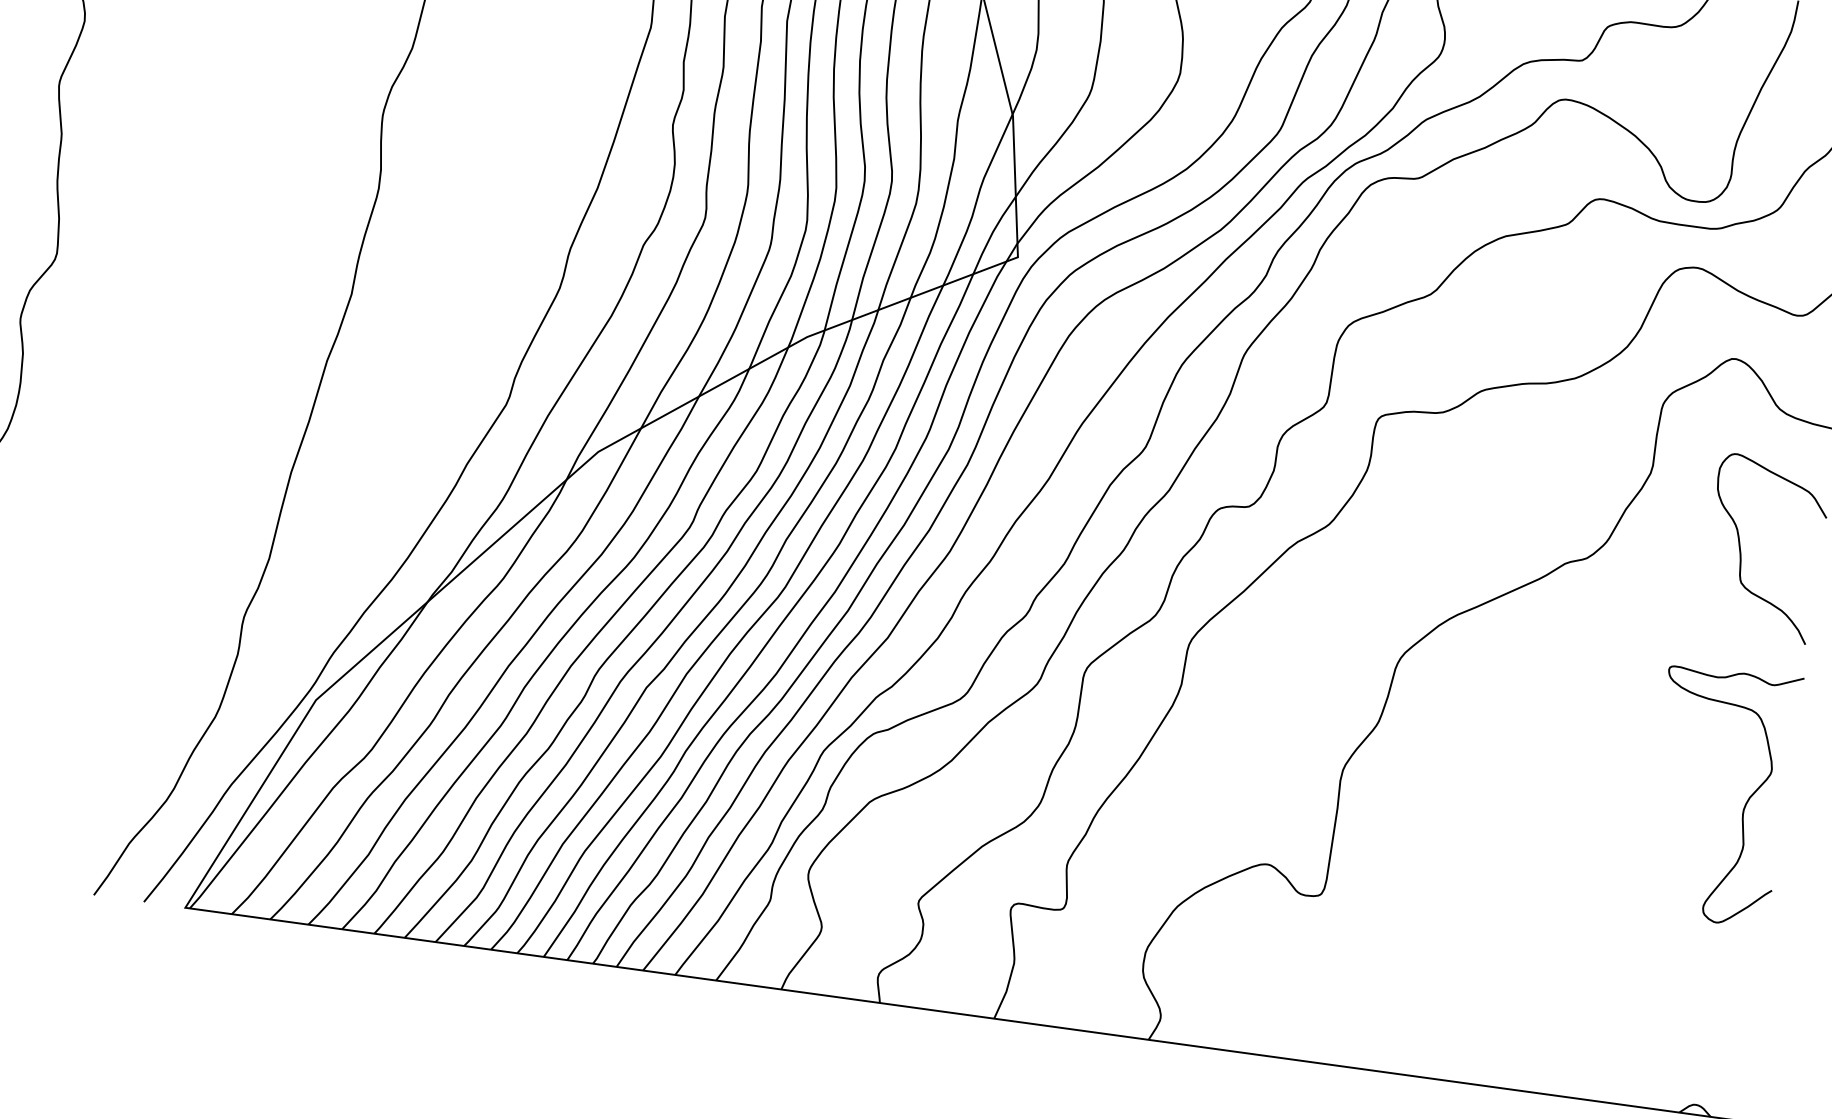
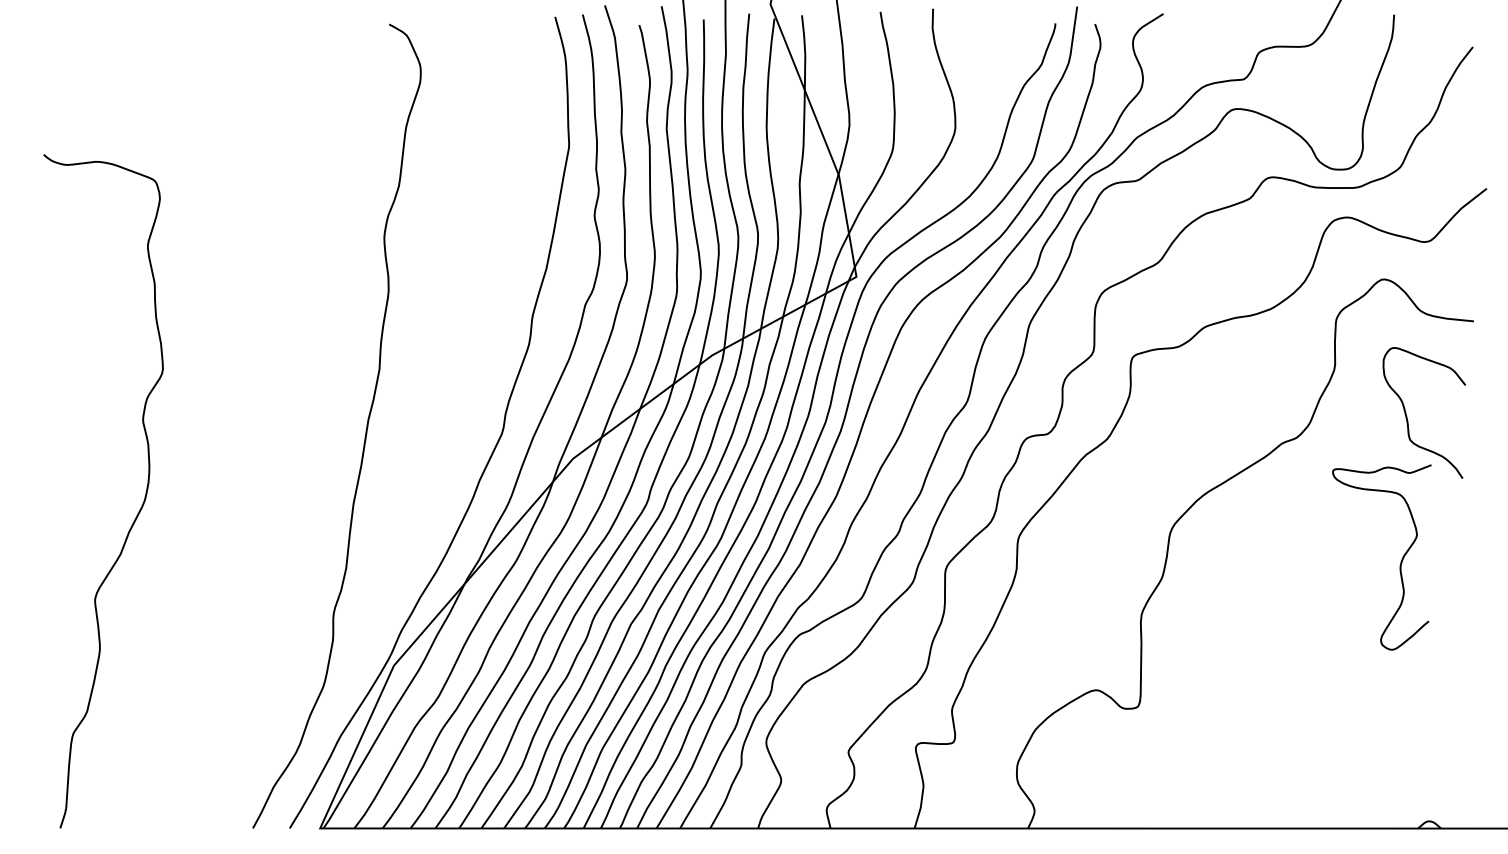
curve: (1744, 803) -> (1400, 561), moved

